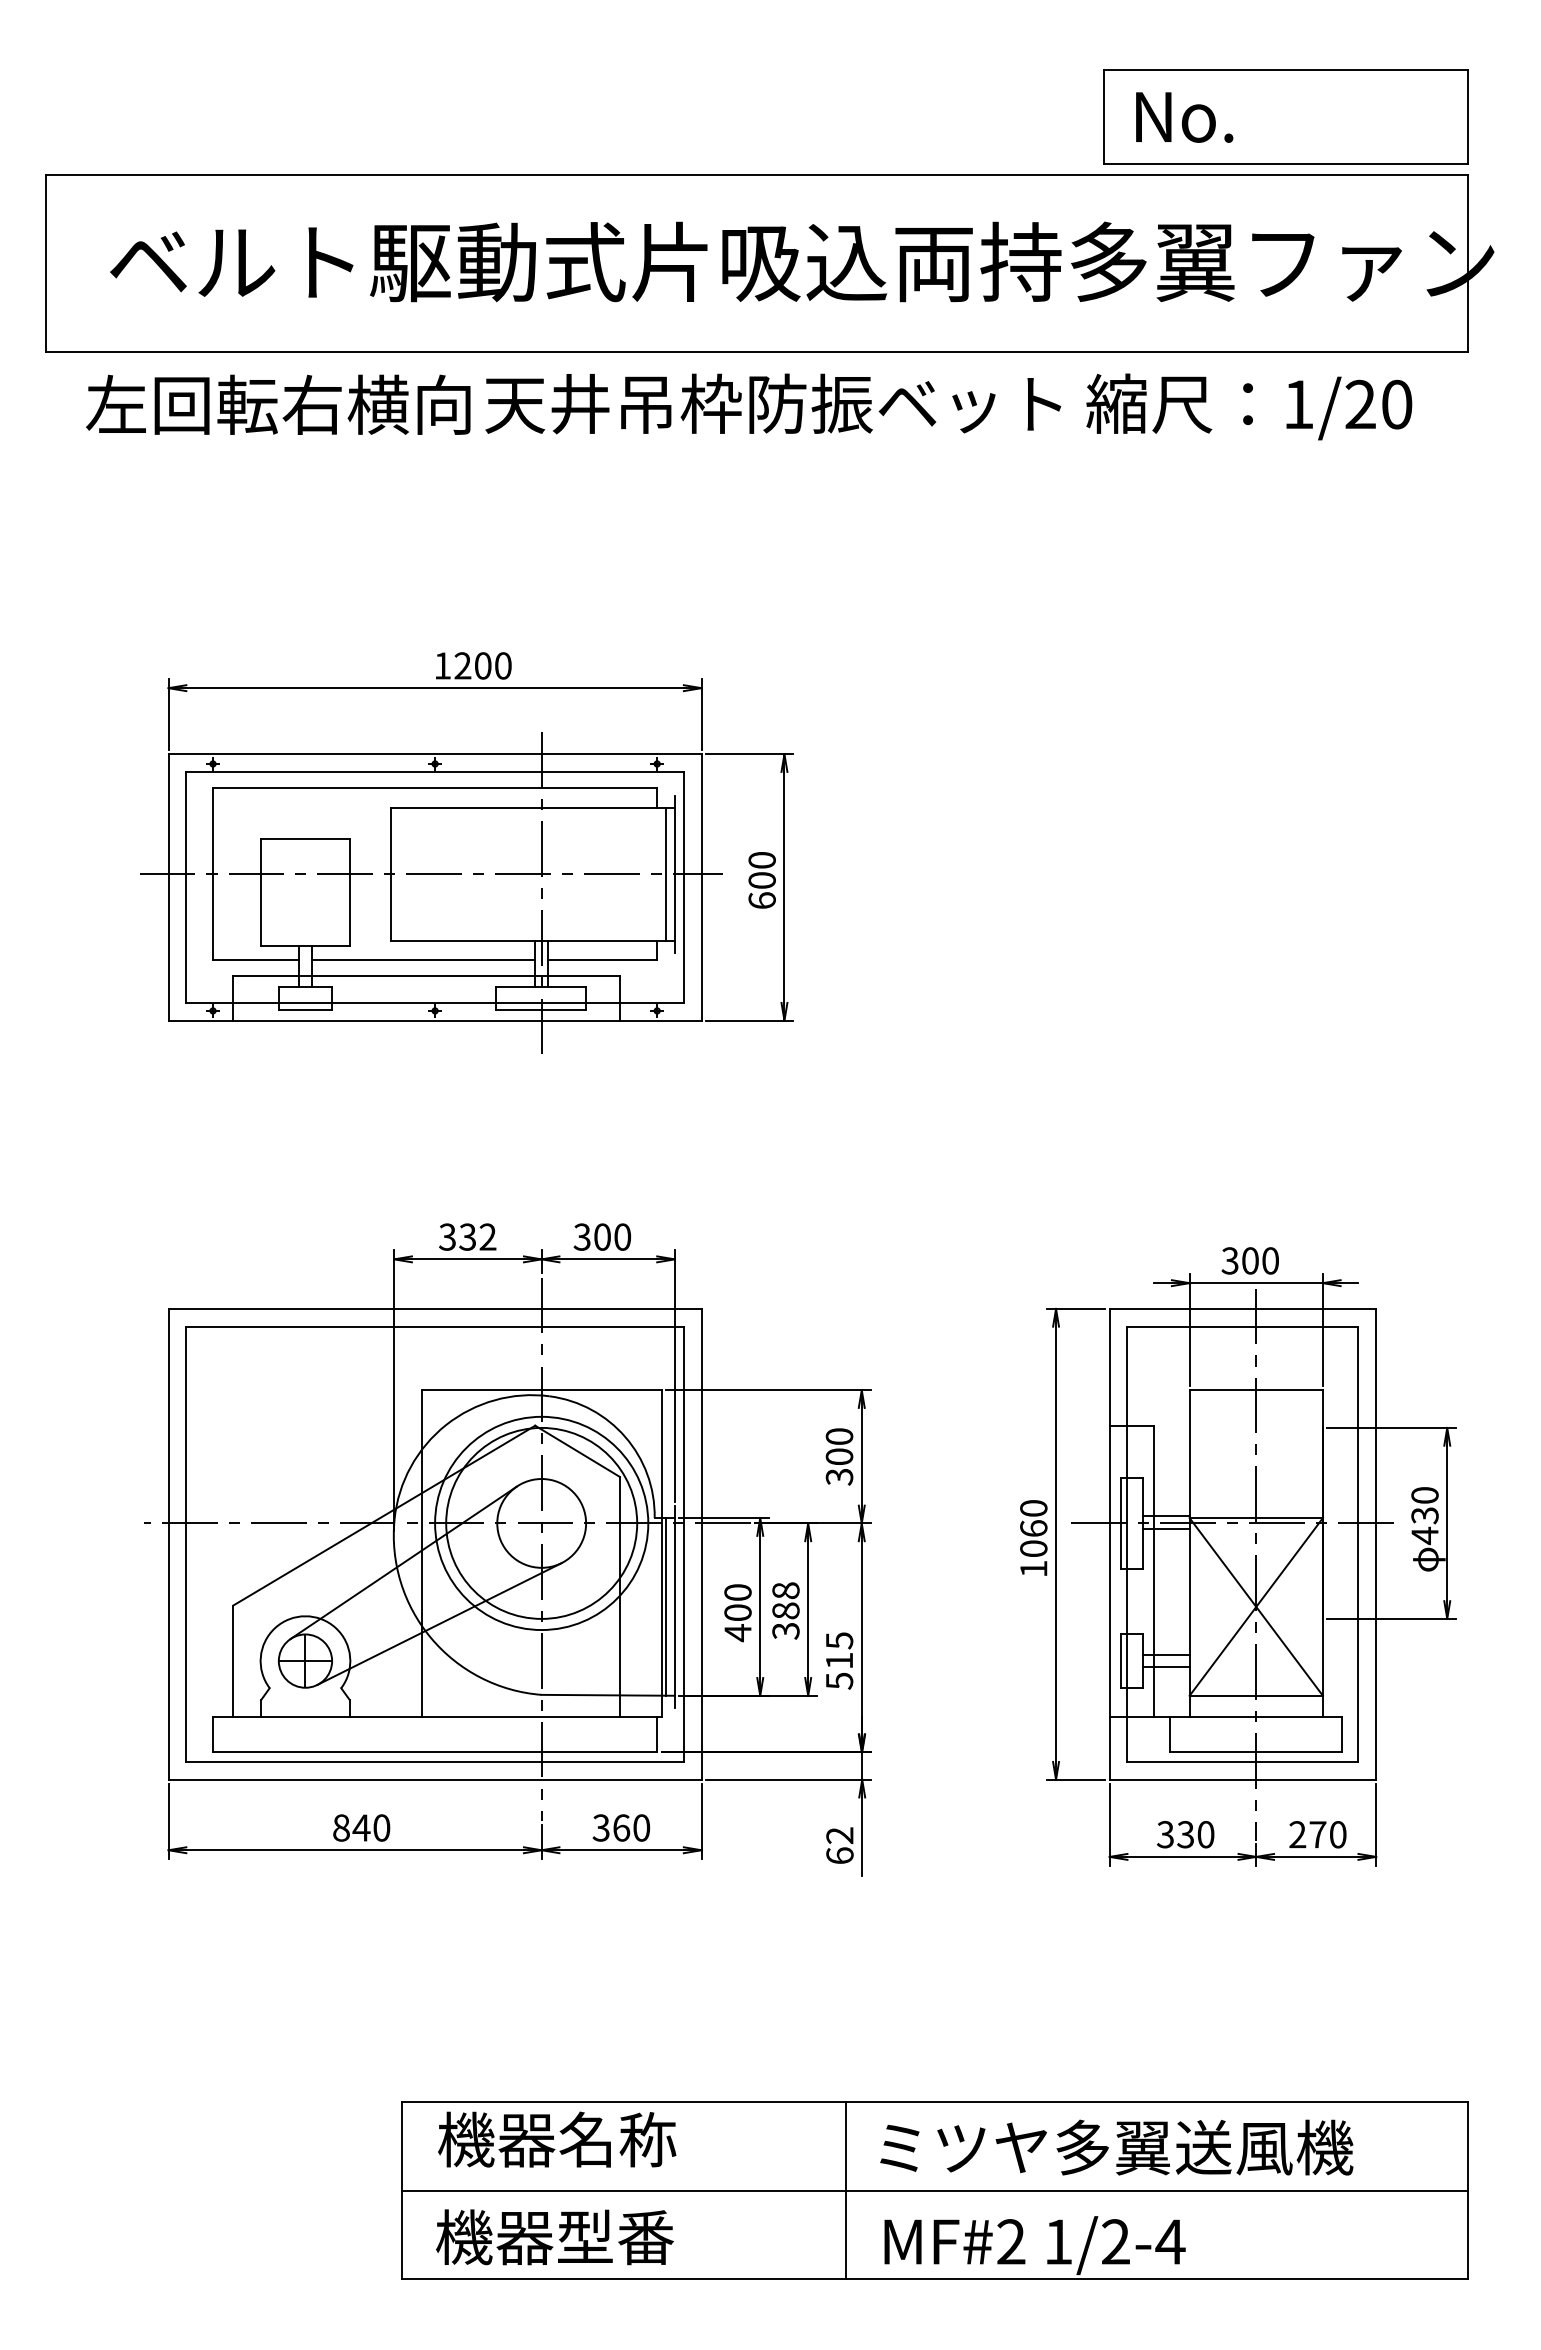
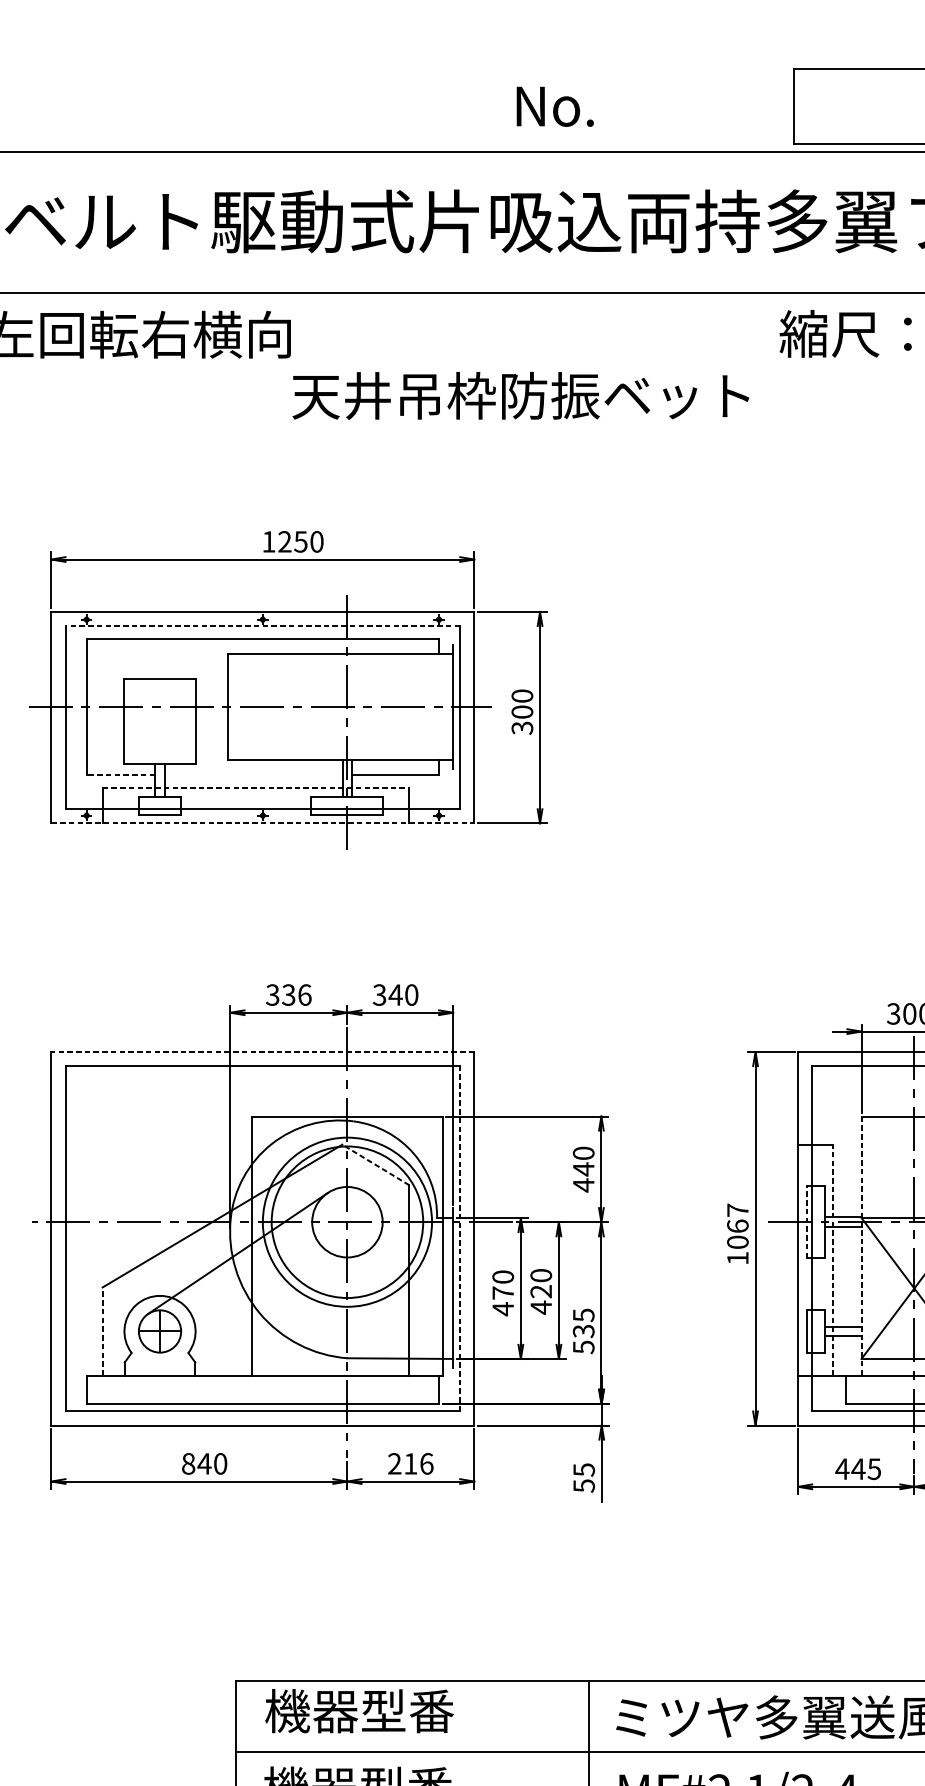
text: (1184, 117) -> (555, 106), moved
text: (773, 403) -> (521, 395), moved
text: (482, 665) -> (300, 541), 1200 -> 1250
line: (435, 771) -> (263, 625), solid -> dashed
line: (666, 873) -> (446, 706), removed
text: (761, 900) -> (521, 728), 600 -> 300
line: (255, 960) -> (120, 775), solid -> dashed
line: (423, 960) -> (253, 775), removed
line: (426, 976) -> (256, 788), solid -> dashed
line: (435, 1020) -> (263, 823), solid -> dashed
text: (487, 1236) -> (304, 994), 332 -> 336
text: (602, 1236) -> (395, 994), 300 -> 340
line: (435, 1308) -> (263, 1051), solid -> dashed
line: (577, 1450) -> (375, 1164), solid -> dashed
text: (839, 1466) -> (583, 1177), 300 -> 440
text: (1033, 1508) -> (737, 1210), 1060 -> 1067
line: (1120, 1522) -> (806, 1221), solid -> dashed
line: (683, 1544) -> (459, 1238), solid -> dashed
line: (1189, 1553) -> (861, 1246), solid -> dashed
line: (1154, 1570) -> (833, 1259), solid -> dashed
line: (666, 1606) -> (446, 1288), removed
text: (785, 1611) -> (540, 1292), 388 -> 420
text: (737, 1612) -> (502, 1292), 400 -> 470
line: (439, 1623) -> (266, 1301), removed
text: (839, 1660) -> (583, 1330), 515 -> 535
line: (233, 1661) -> (102, 1331), solid -> dashed
text: (621, 1827) -> (410, 1463), 360 -> 216
text: (1185, 1834) -> (858, 1469), 330 -> 445
text: (839, 1845) -> (583, 1477), 62 -> 55
text: (617, 2139) -> (407, 1711), 機器名称 -> 機器型番

